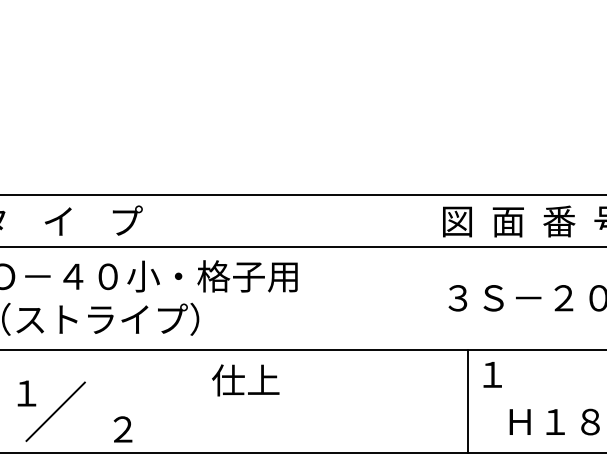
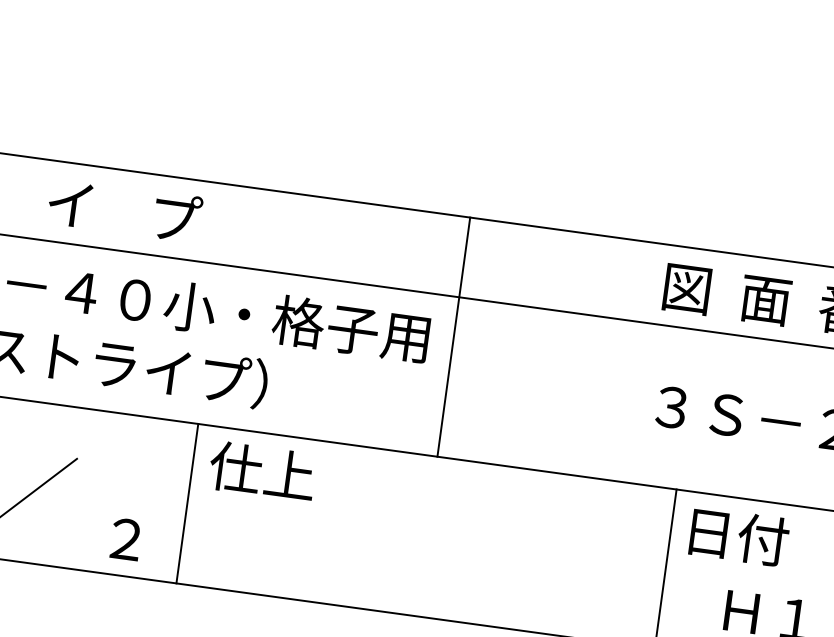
line: (313, 272) -> (453, 337), added
text: (512, 374) -> (739, 536), １ -> 日付
text: (245, 380) -> (262, 471), moved
line: (158, 401) -> (186, 503), added

